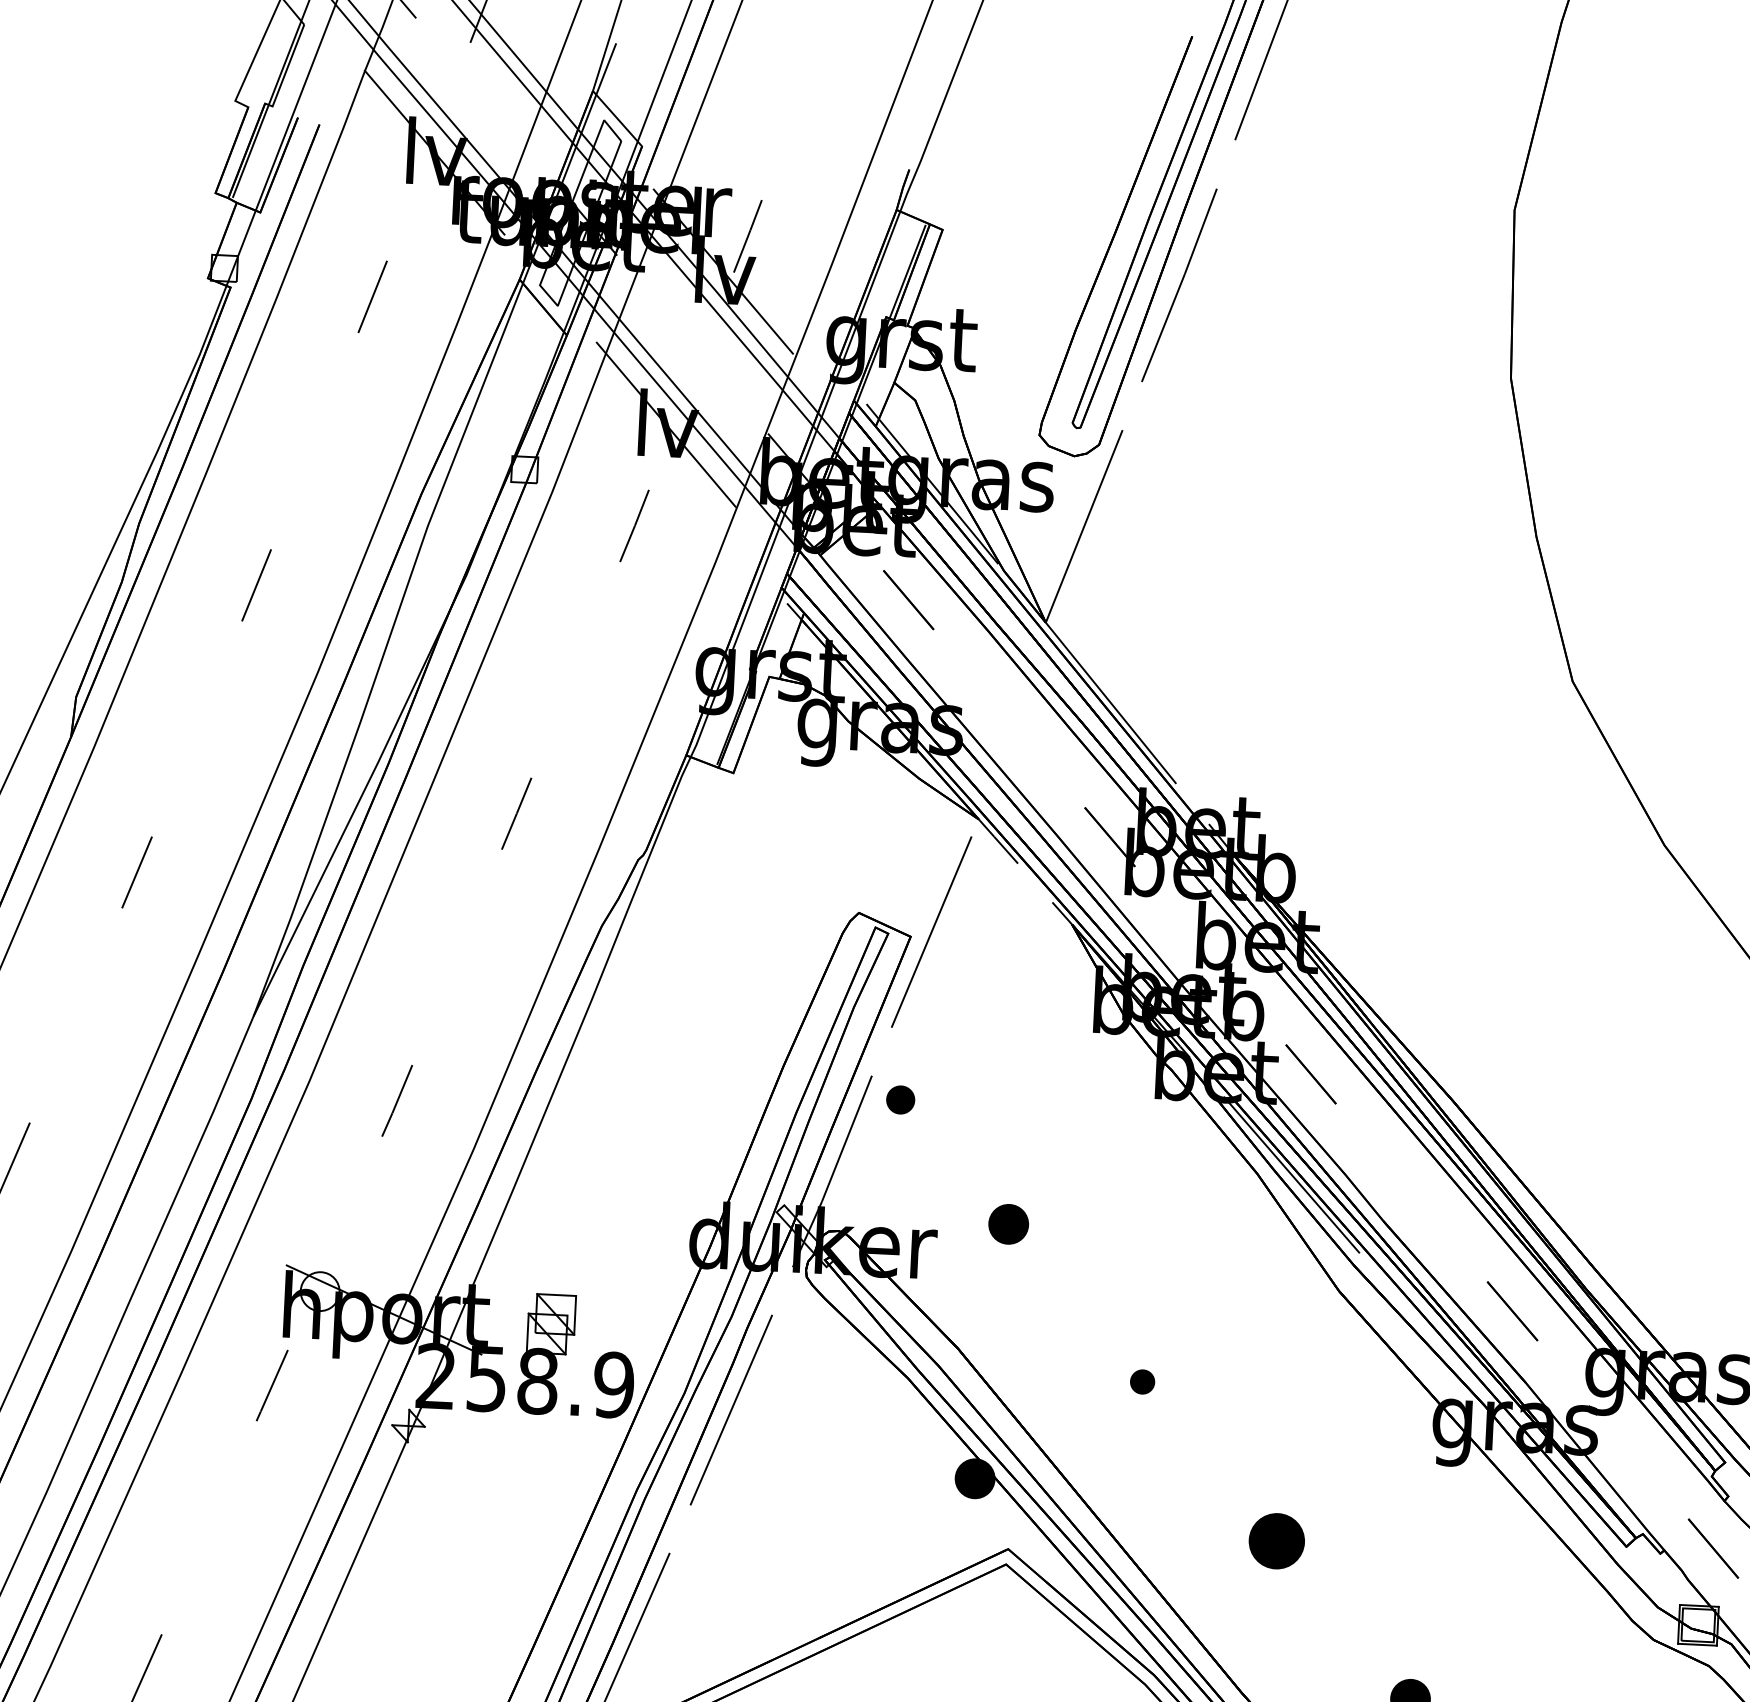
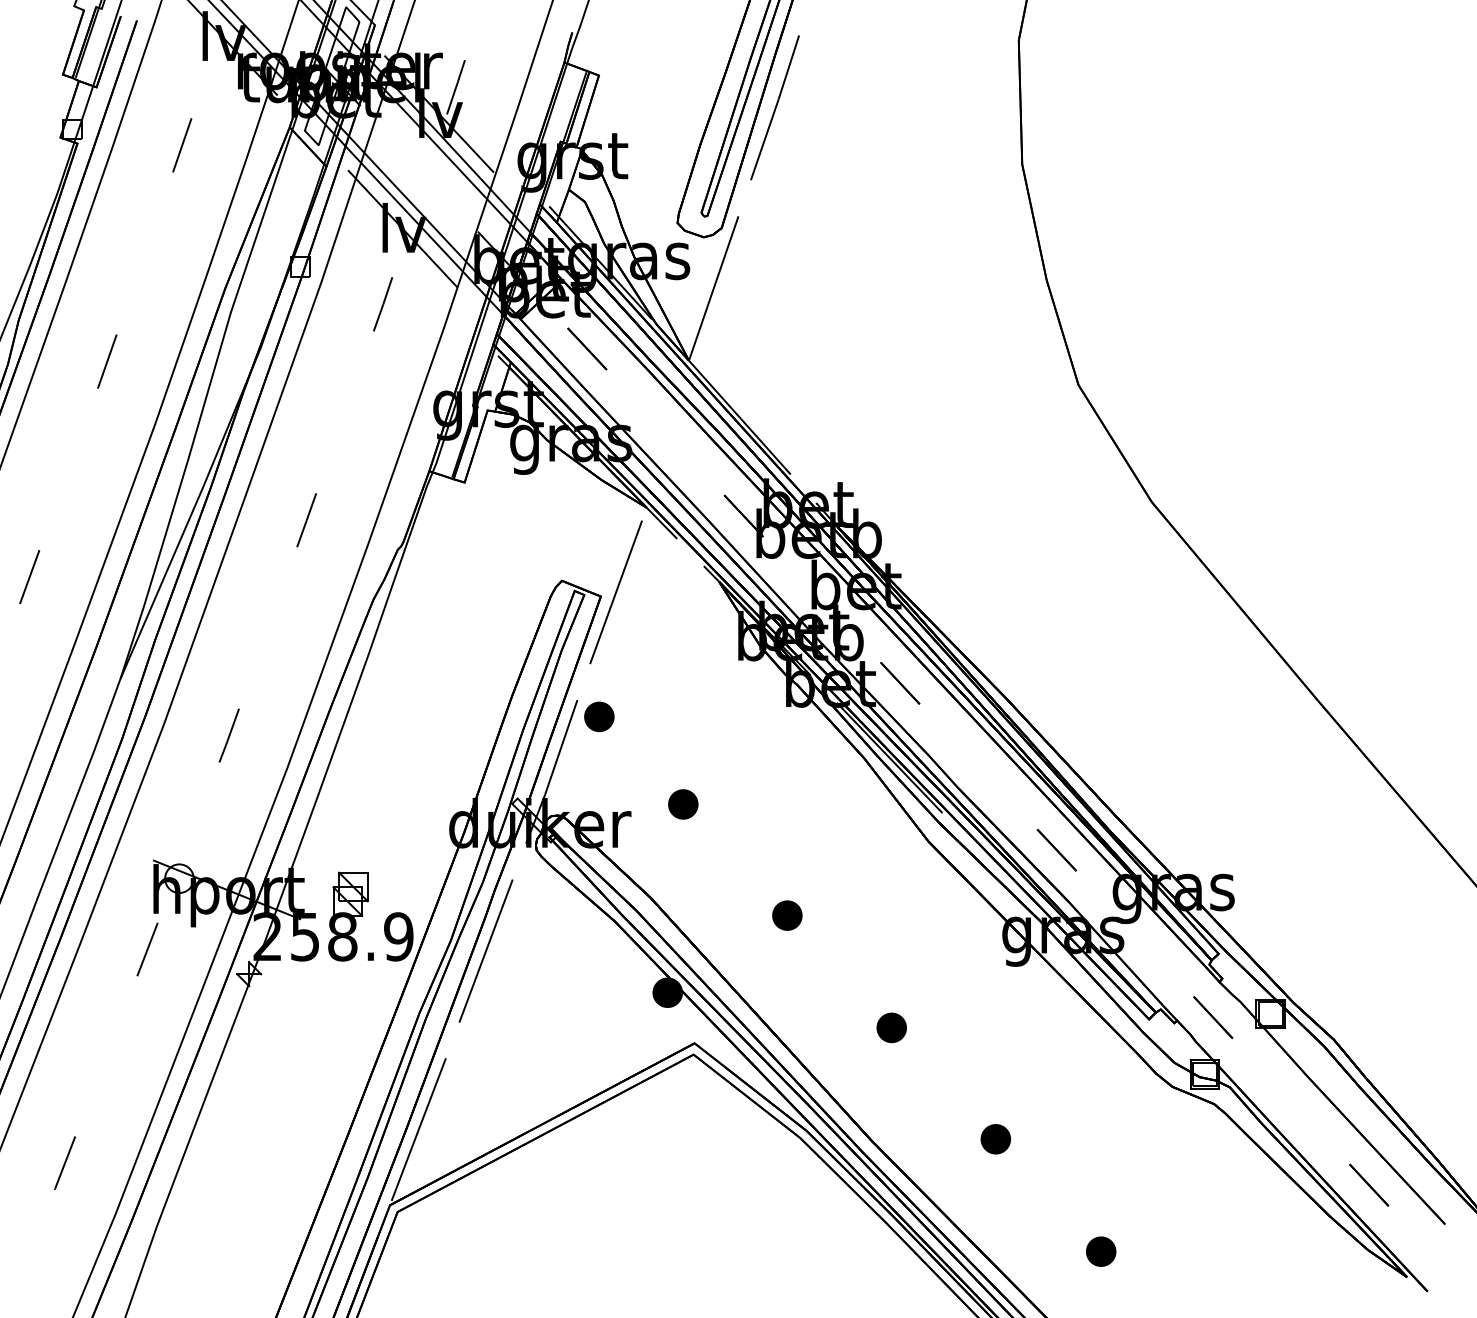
part: (900, 1099) -> (599, 716), size x1.43
part: (1142, 1381) -> (787, 915), size x1.67
part: (1276, 1540) -> (891, 1027), size x0.71

